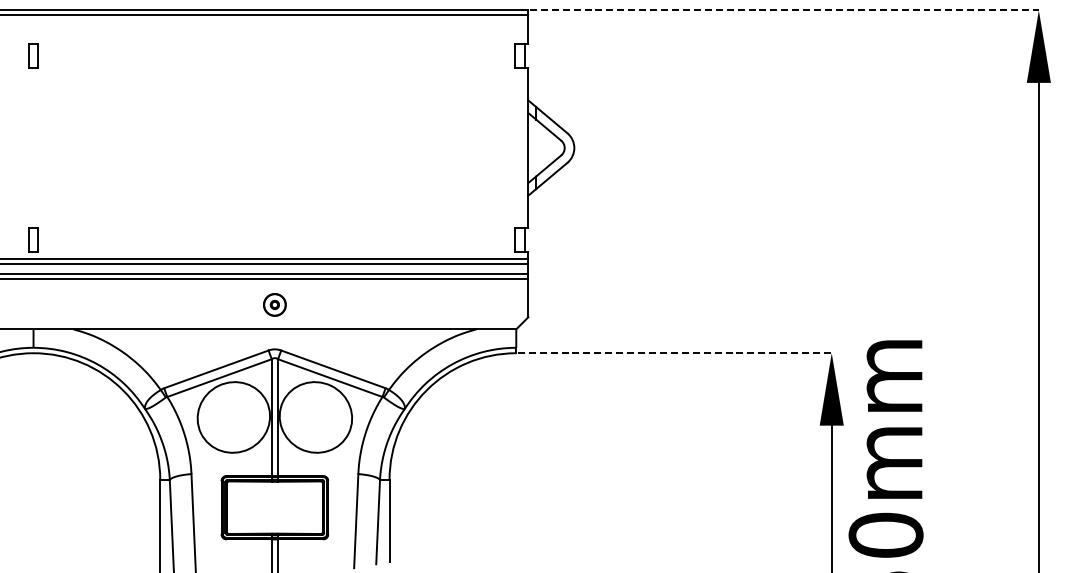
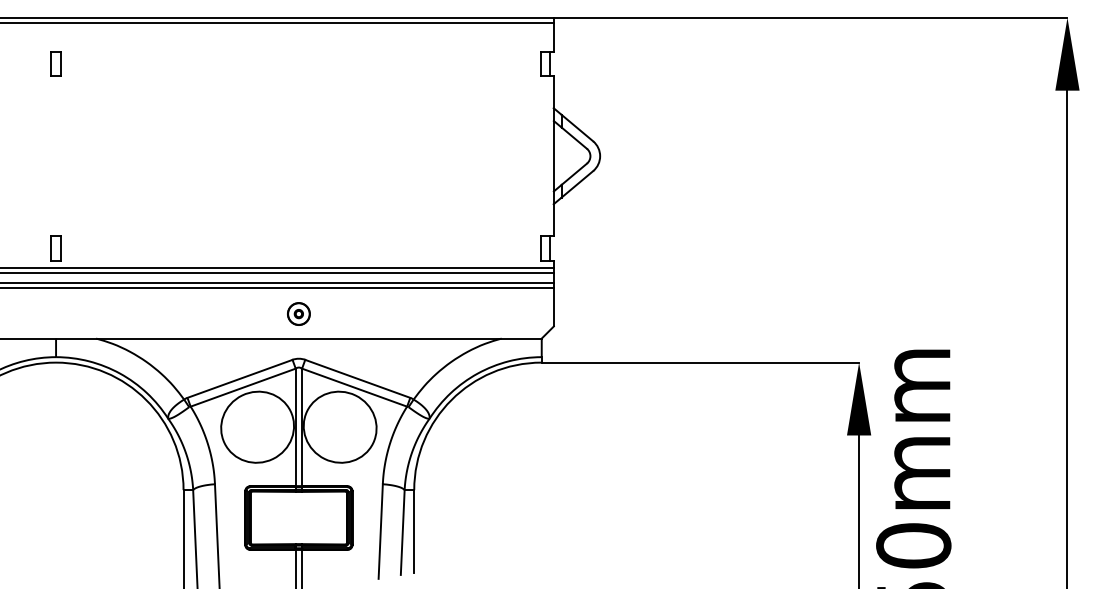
line: (784, 10) -> (811, 17), dashed -> solid
line: (675, 353) -> (701, 362), dashed -> solid

